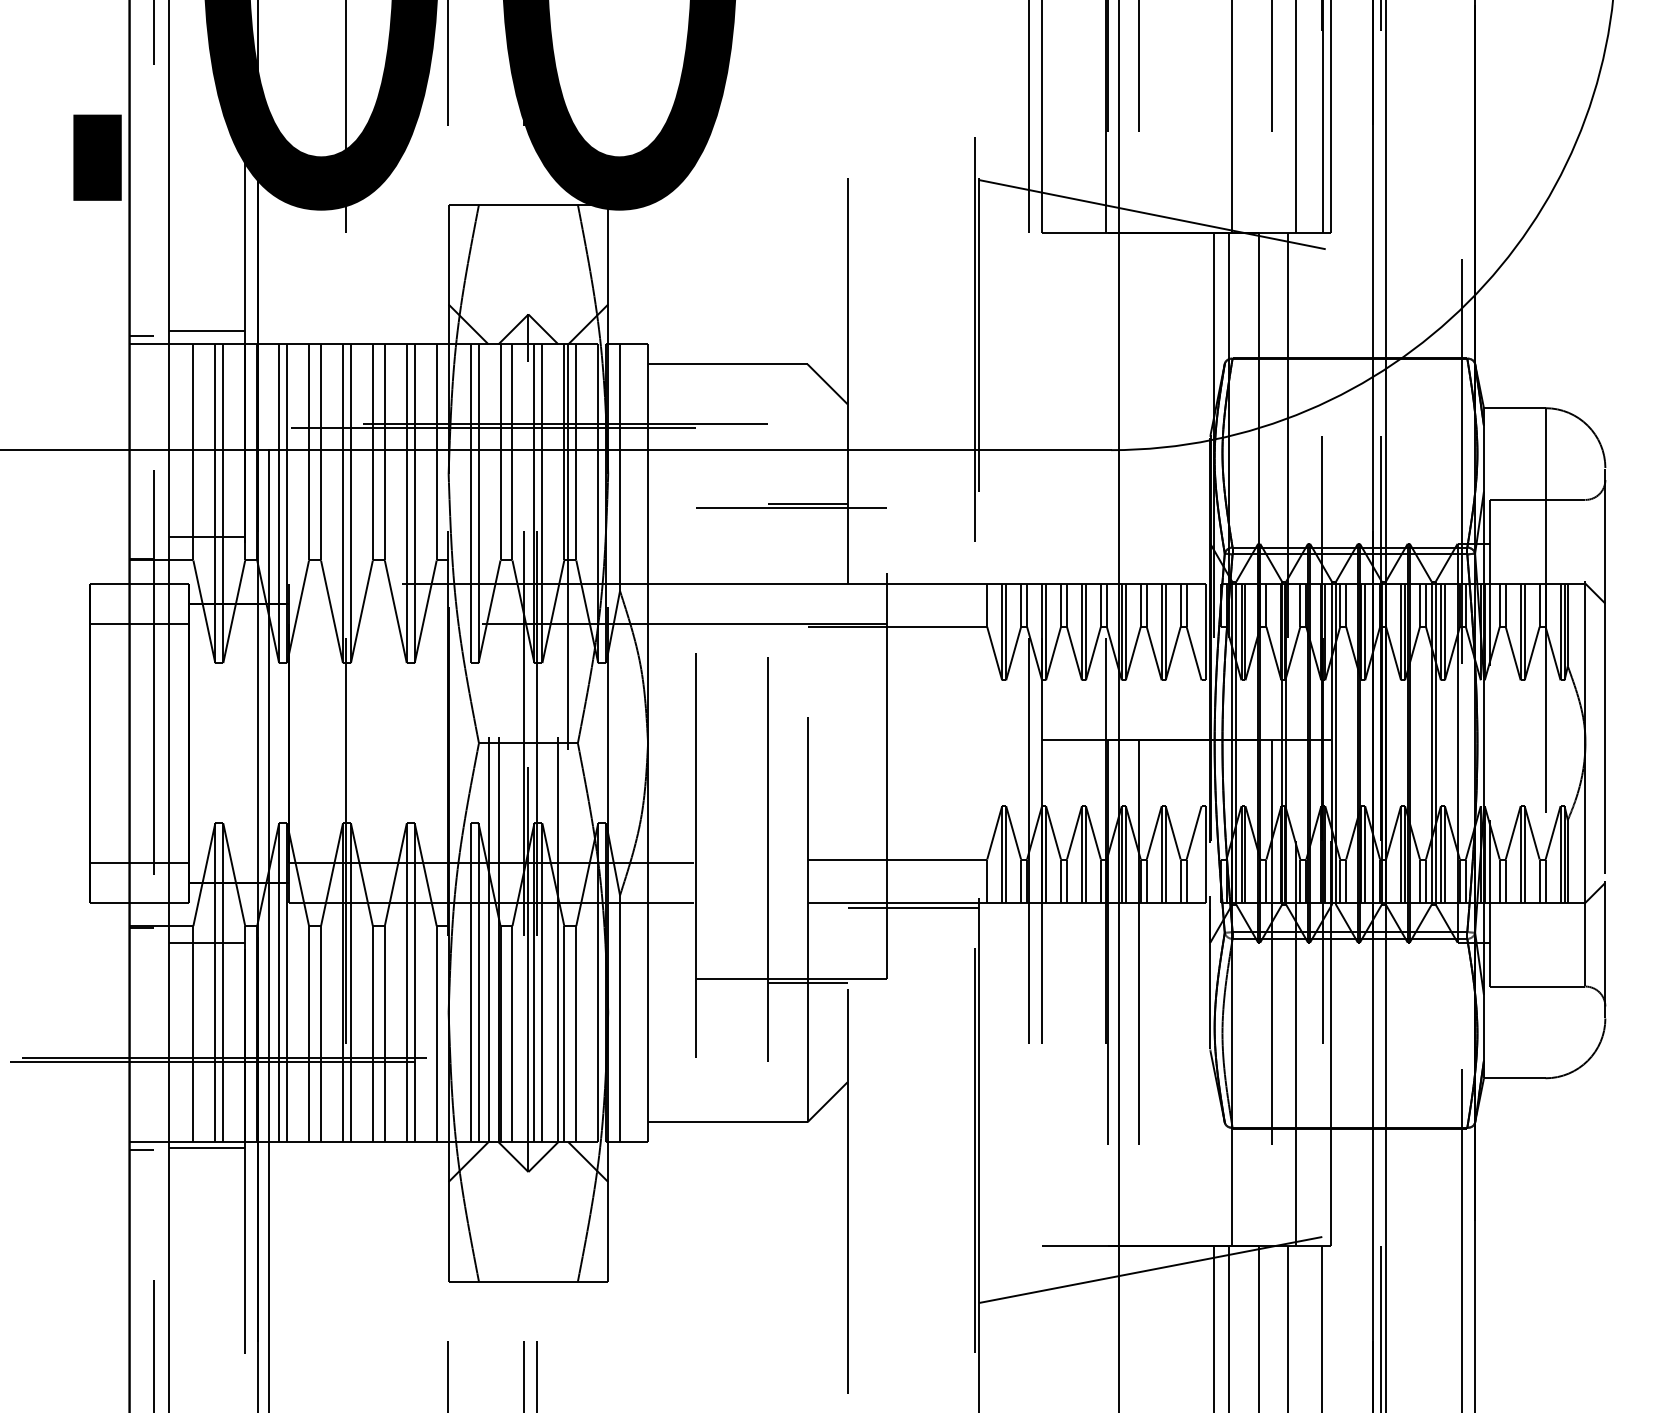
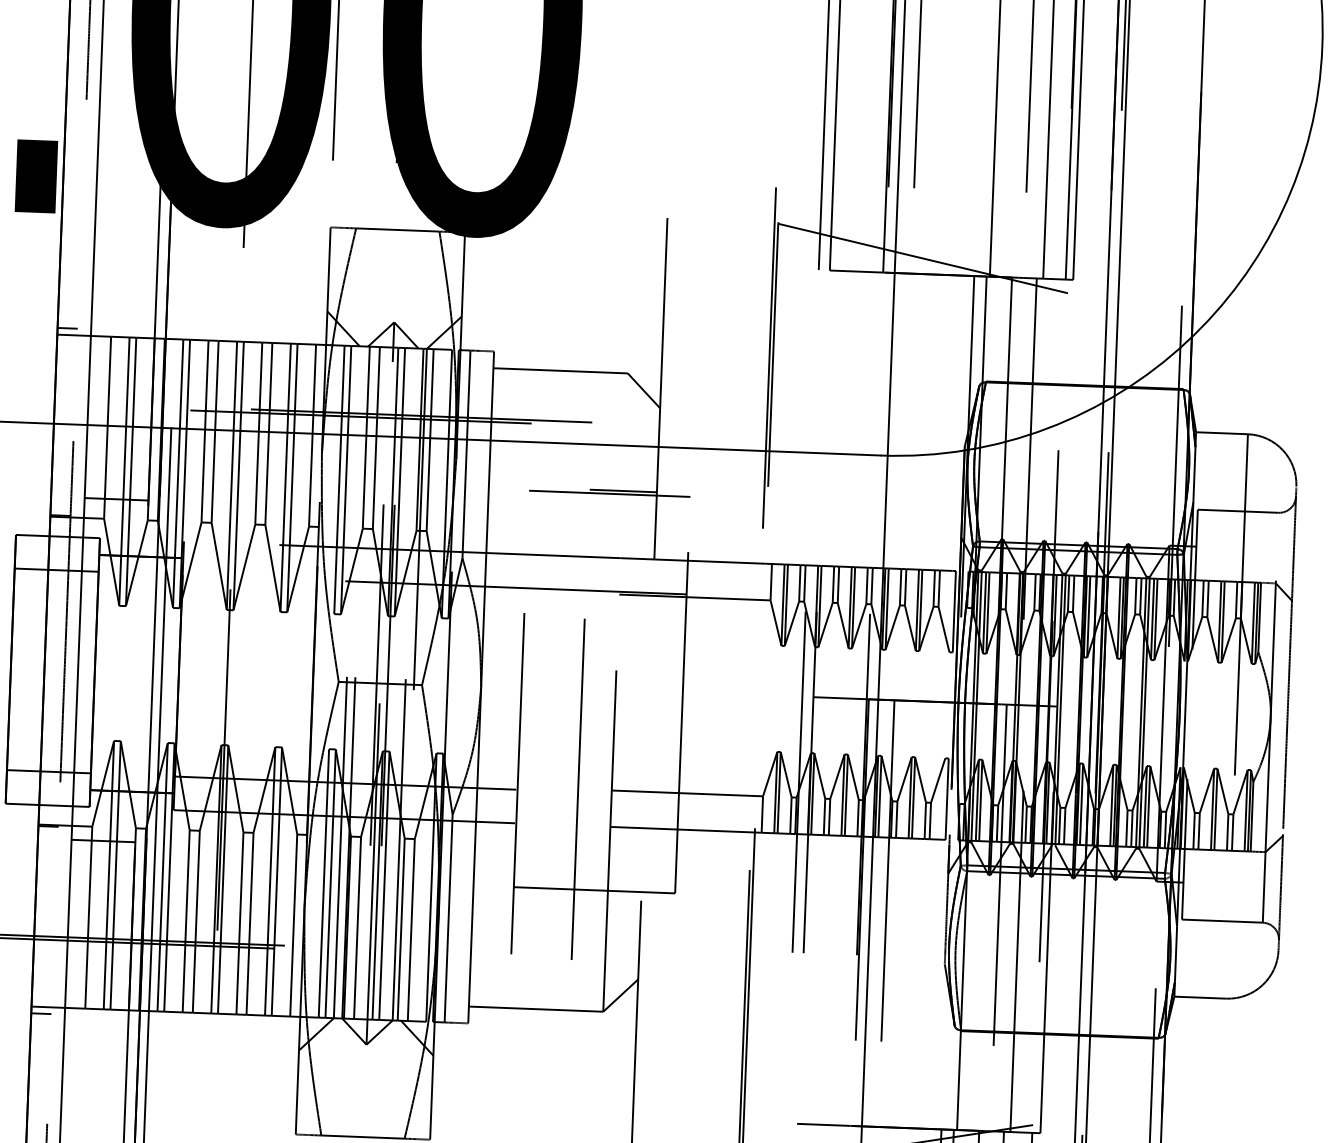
line: (207, 331) -> (123, 326), removed
line: (913, 907) -> (699, 834), removed
line: (807, 982) -> (607, 894), removed
line: (207, 1148) -> (96, 1014), removed

